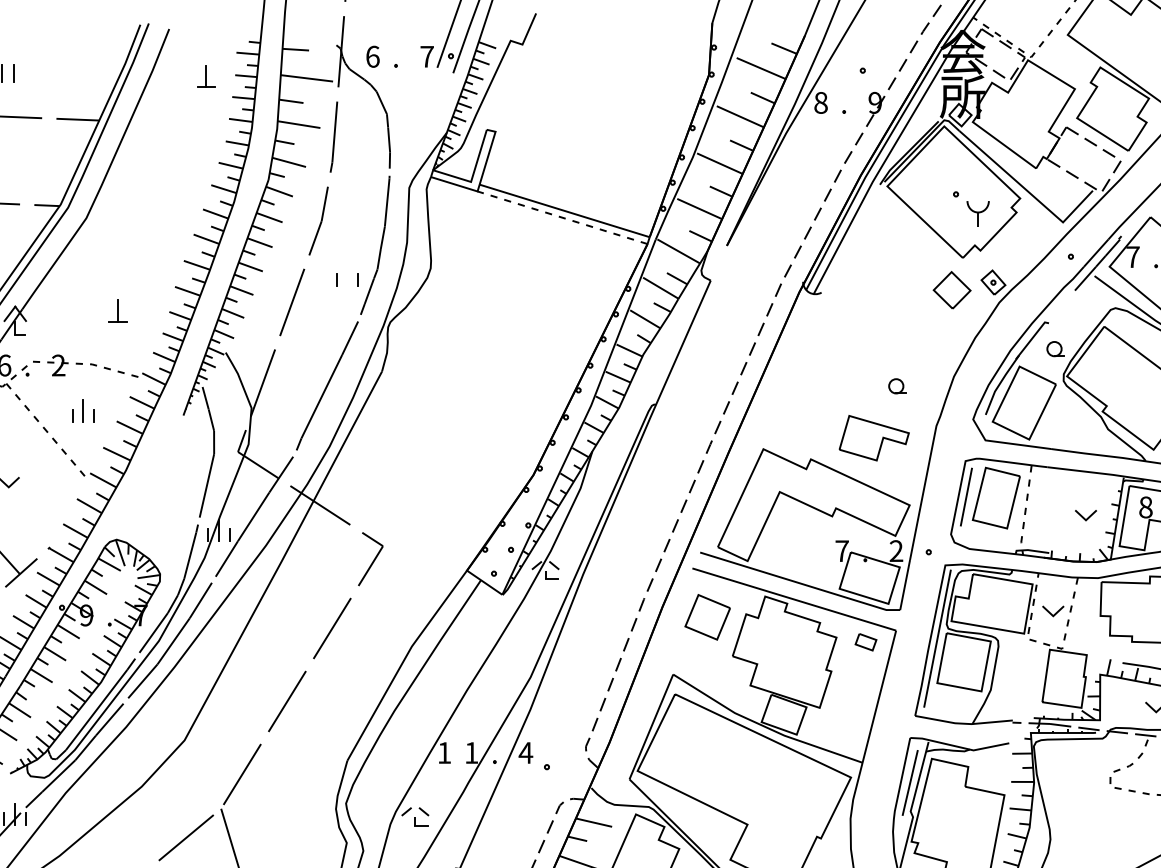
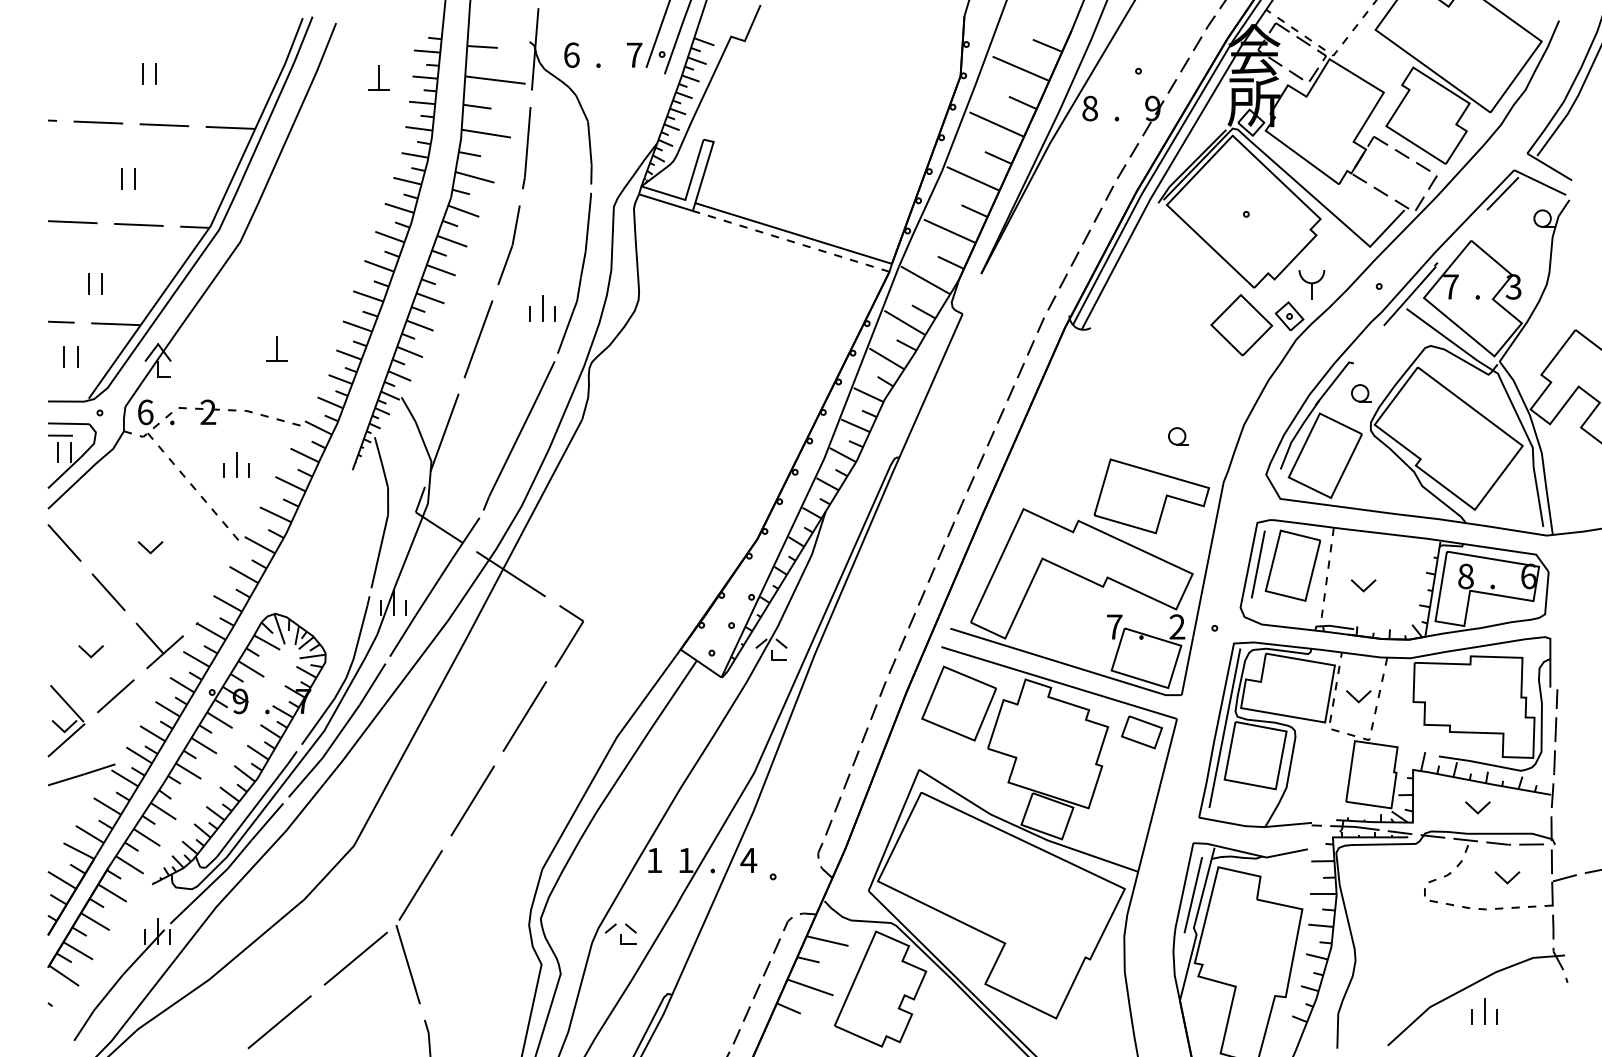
part: (977, 213) -> (1311, 284), moved
line: (347, 275) -> (542, 308), added
part: (951, 290) -> (1241, 325), size x1.43
part: (874, 438) -> (1151, 496), size x1.43
line: (1085, 517) -> (1362, 588), moved
part: (707, 617) -> (958, 703), size x1.43
part: (866, 642) -> (1142, 732), size x1.67

